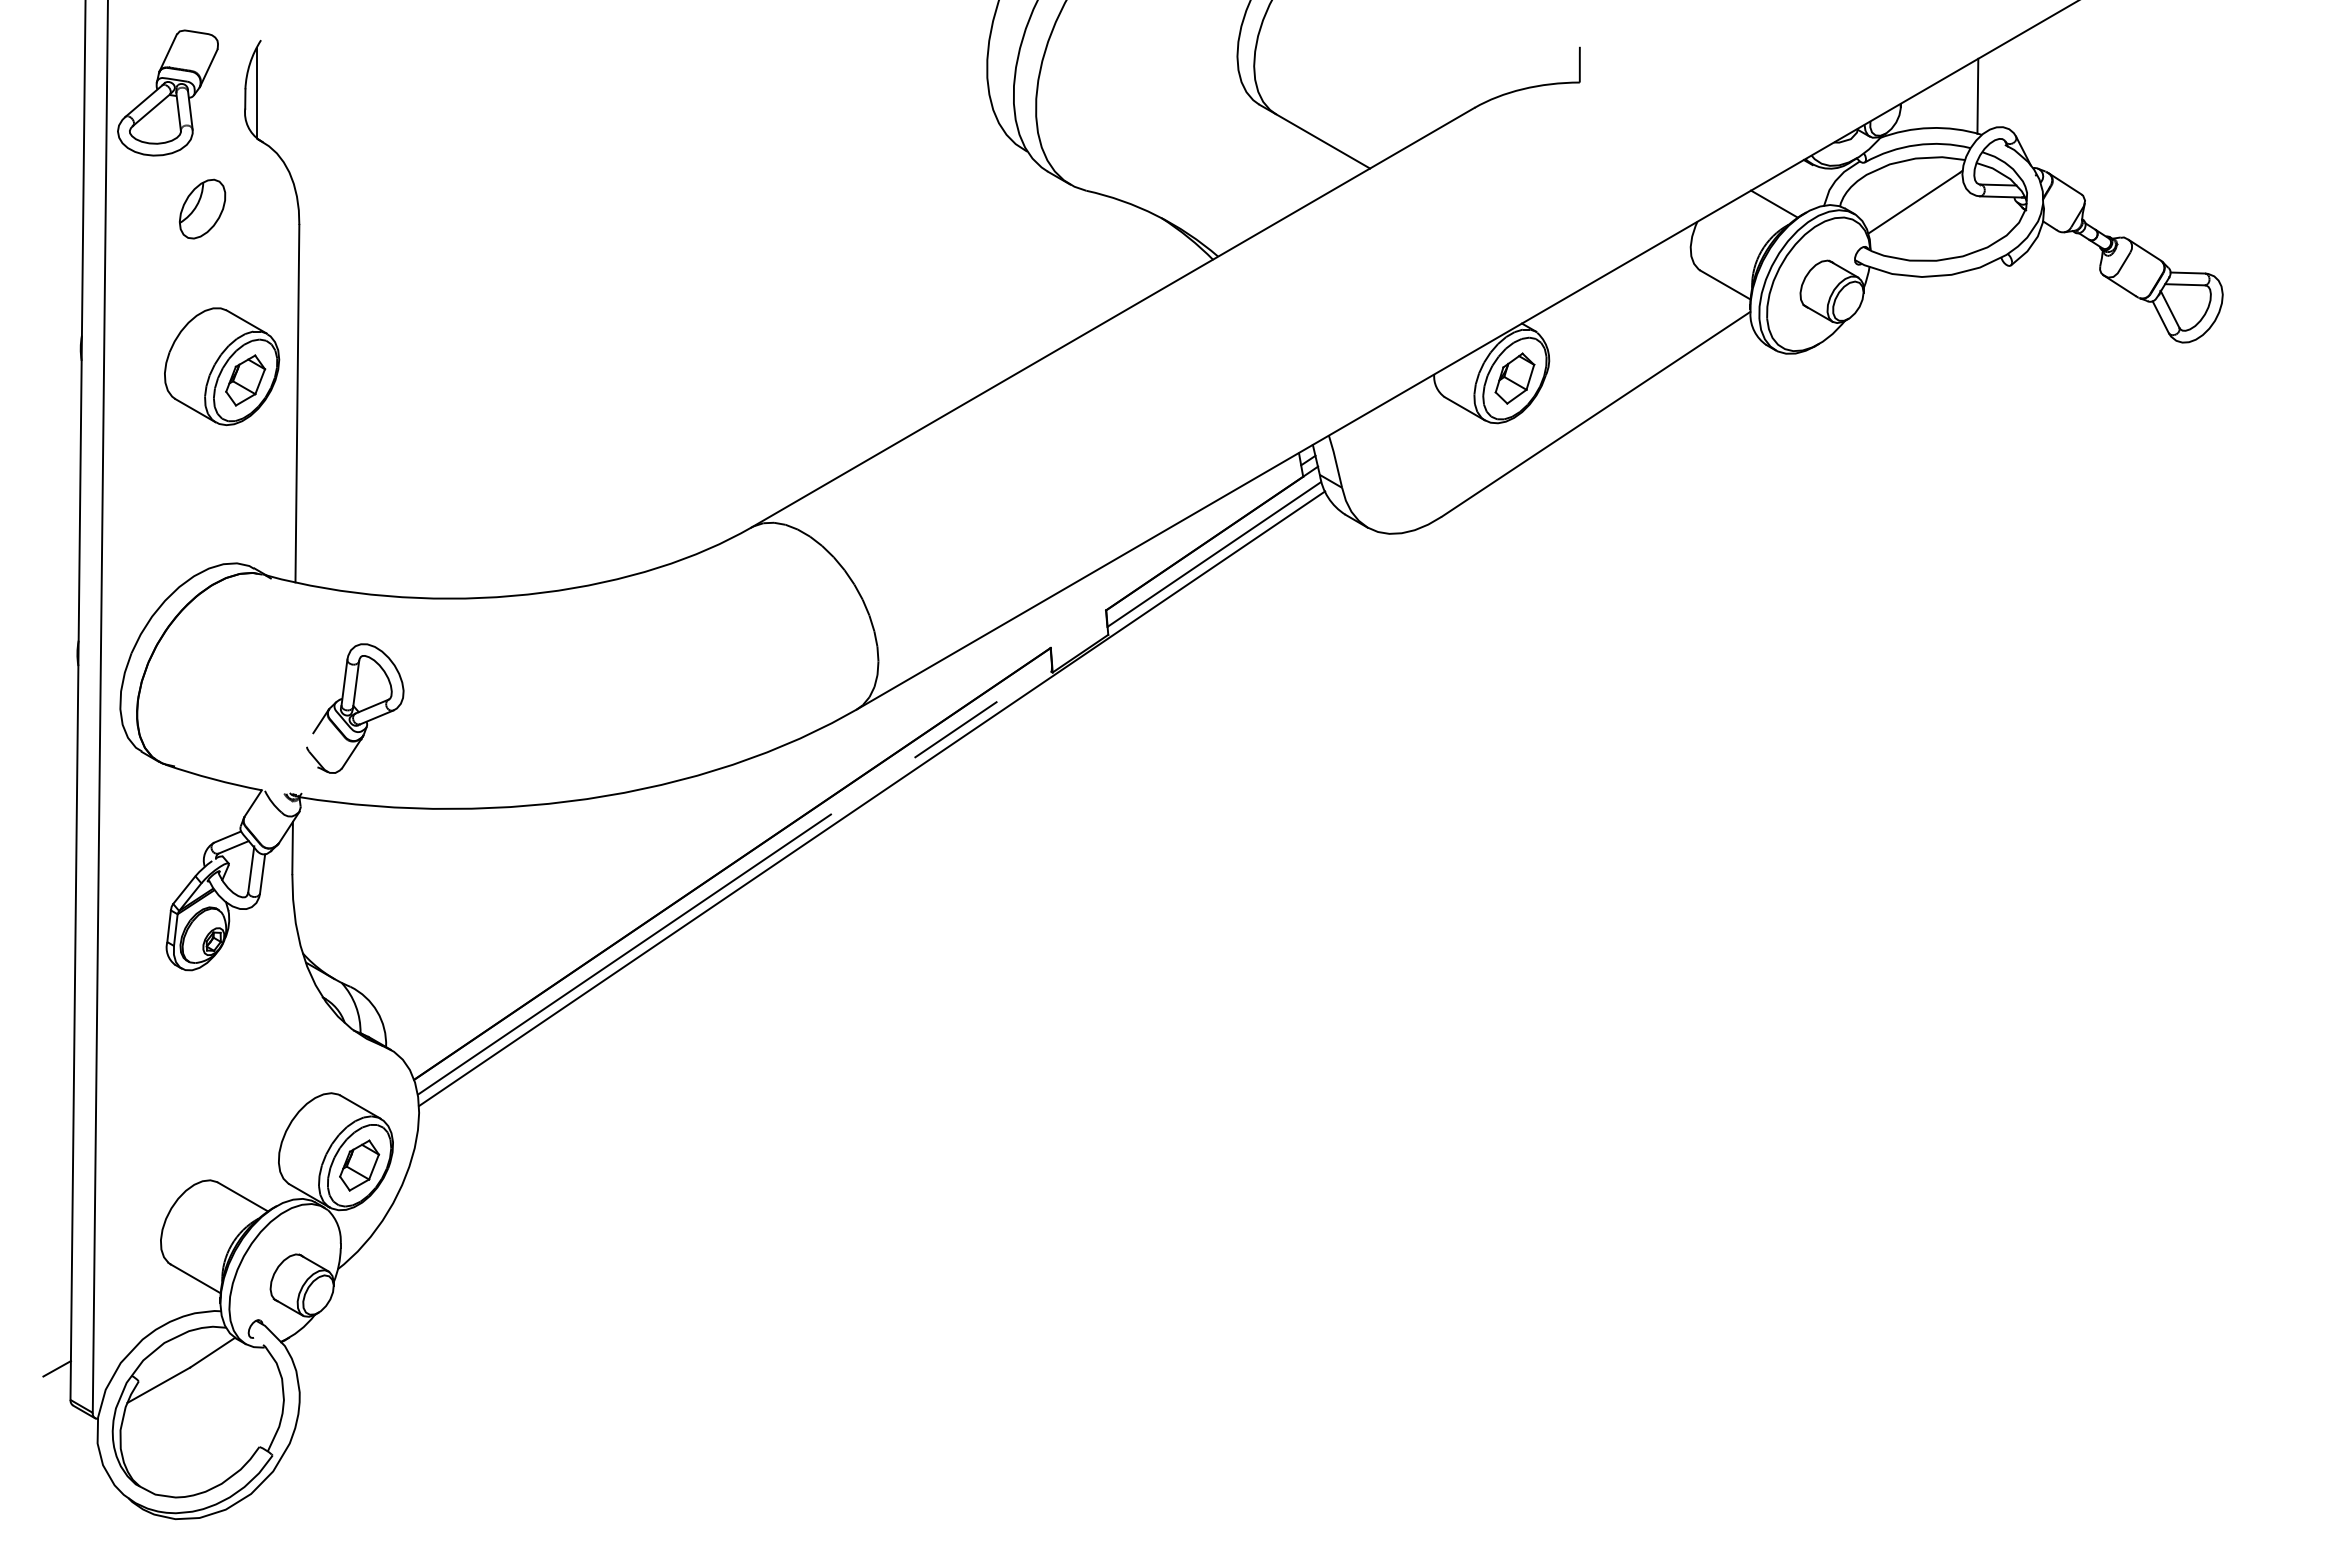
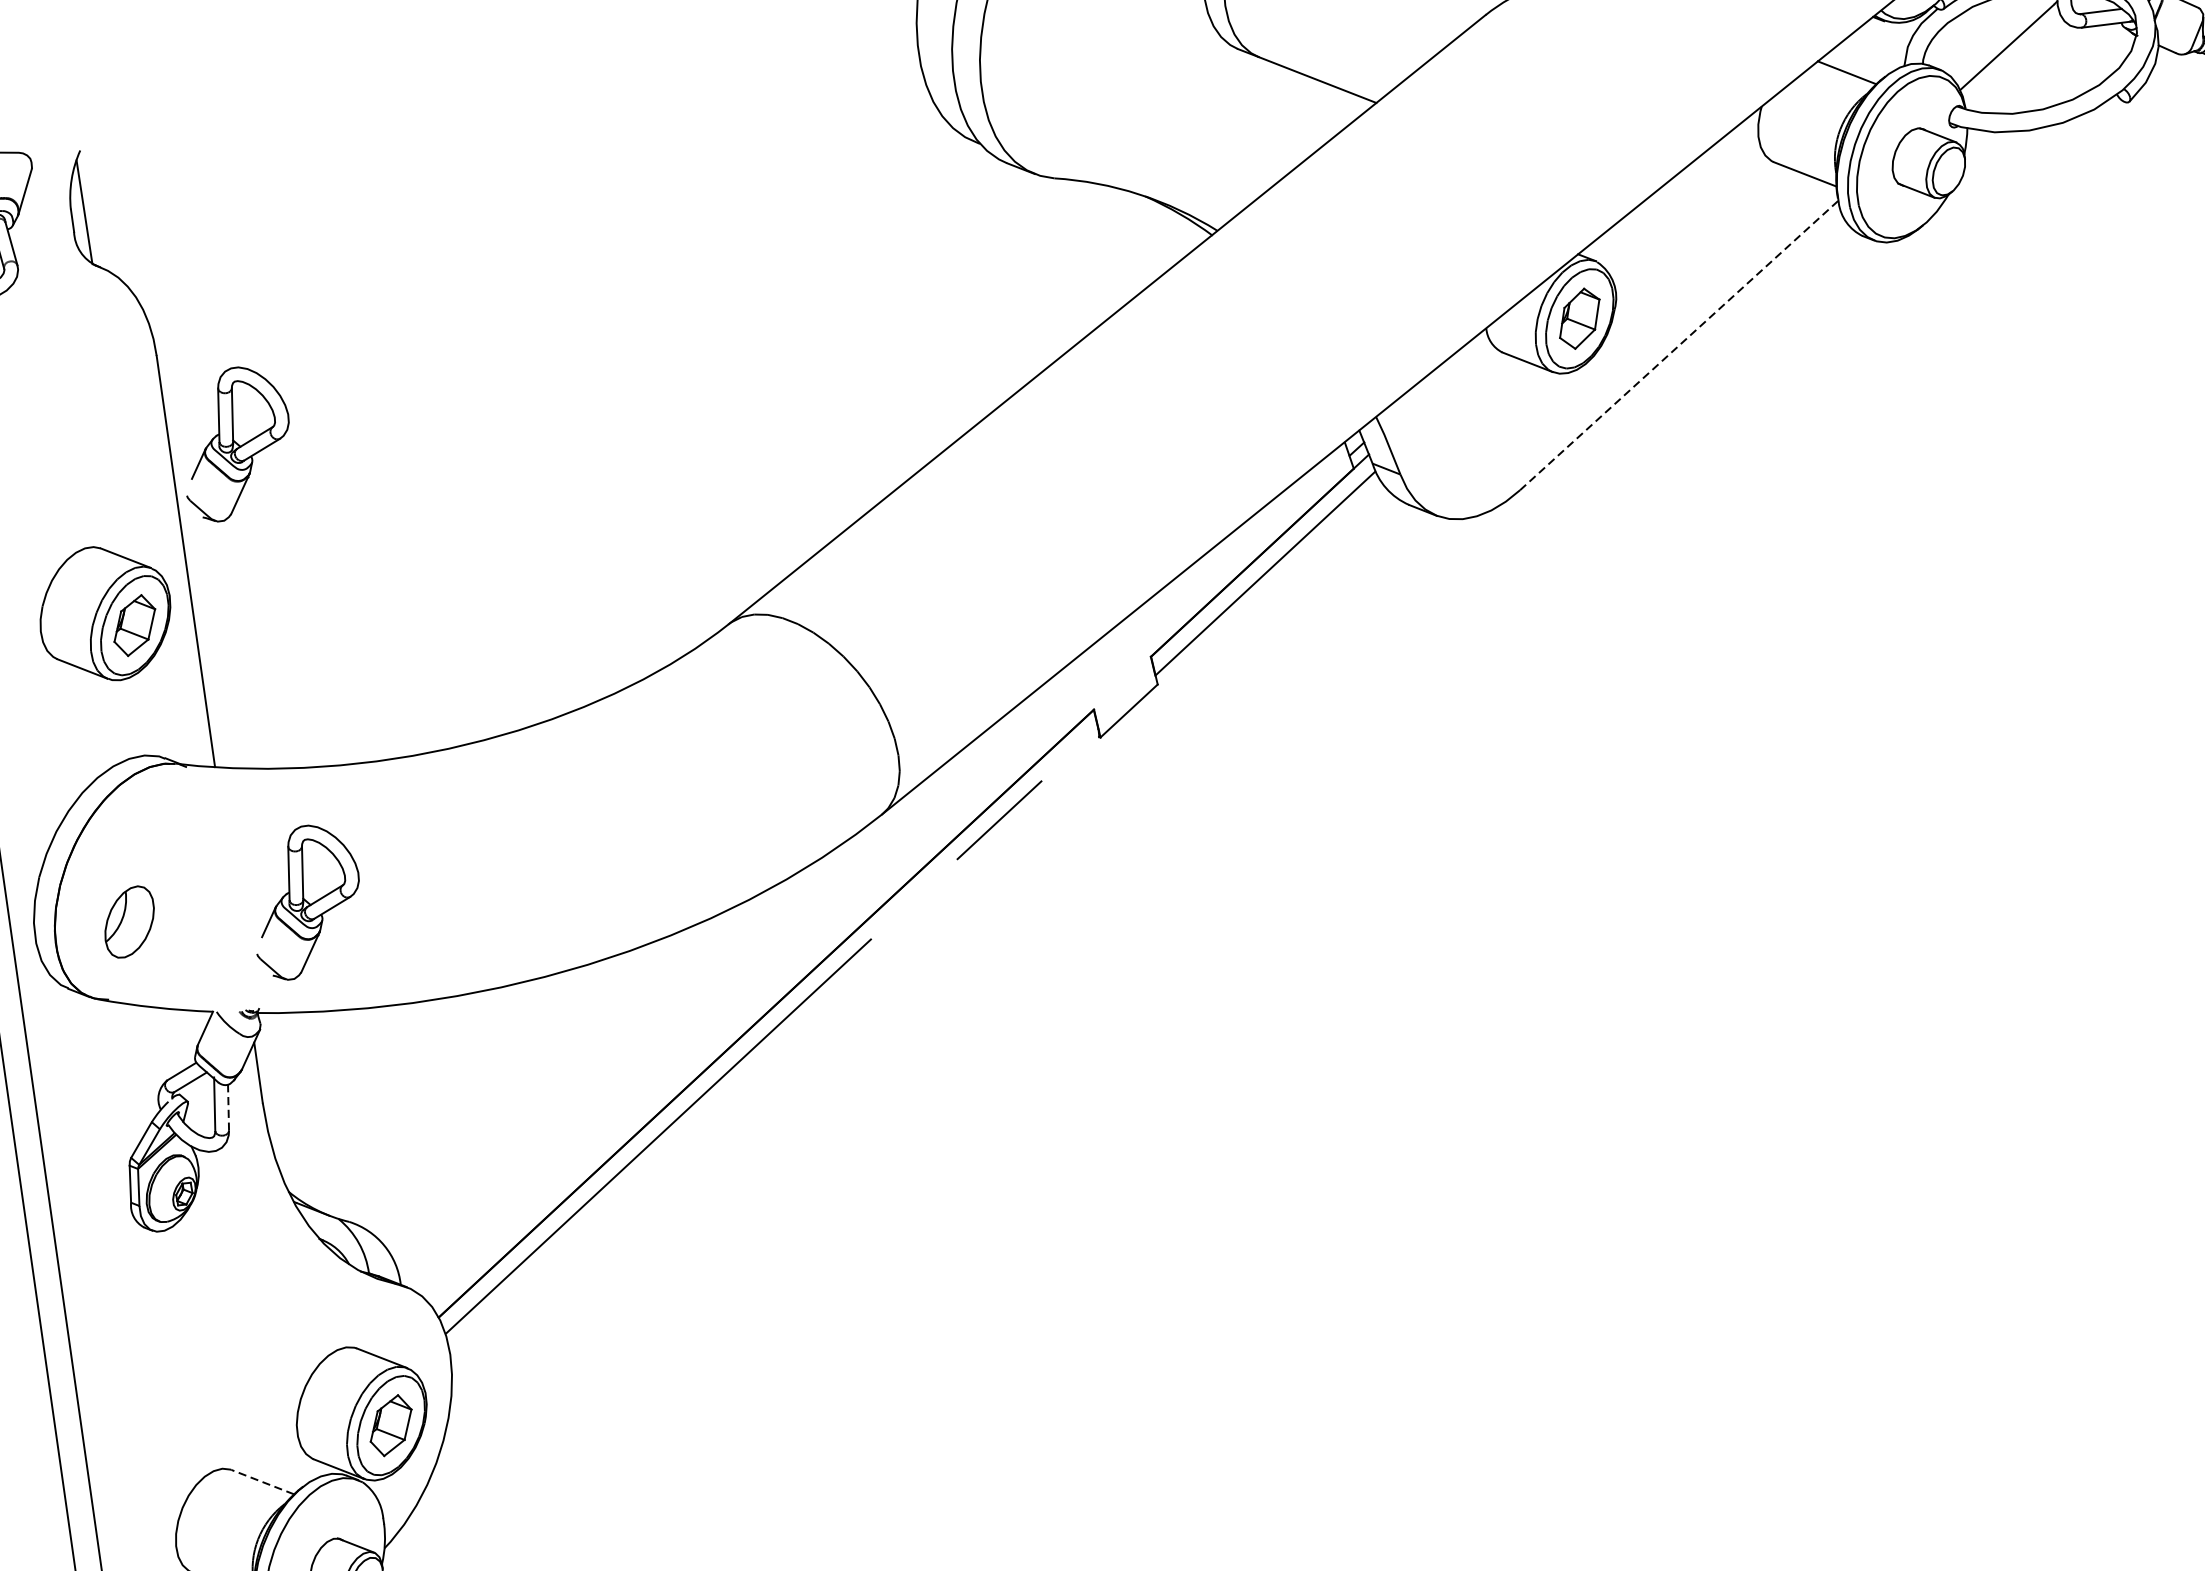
part: (202, 208) -> (129, 921), moved
part: (355, 309) -> (236, 443), added
part: (222, 366) -> (105, 613), moved
line: (1596, 414) -> (1679, 345), solid -> dashed
line: (872, 798) -> (915, 913), removed
line: (262, 873) -> (228, 1107), solid -> dashed
line: (242, 1196) -> (262, 1481), solid -> dashed

